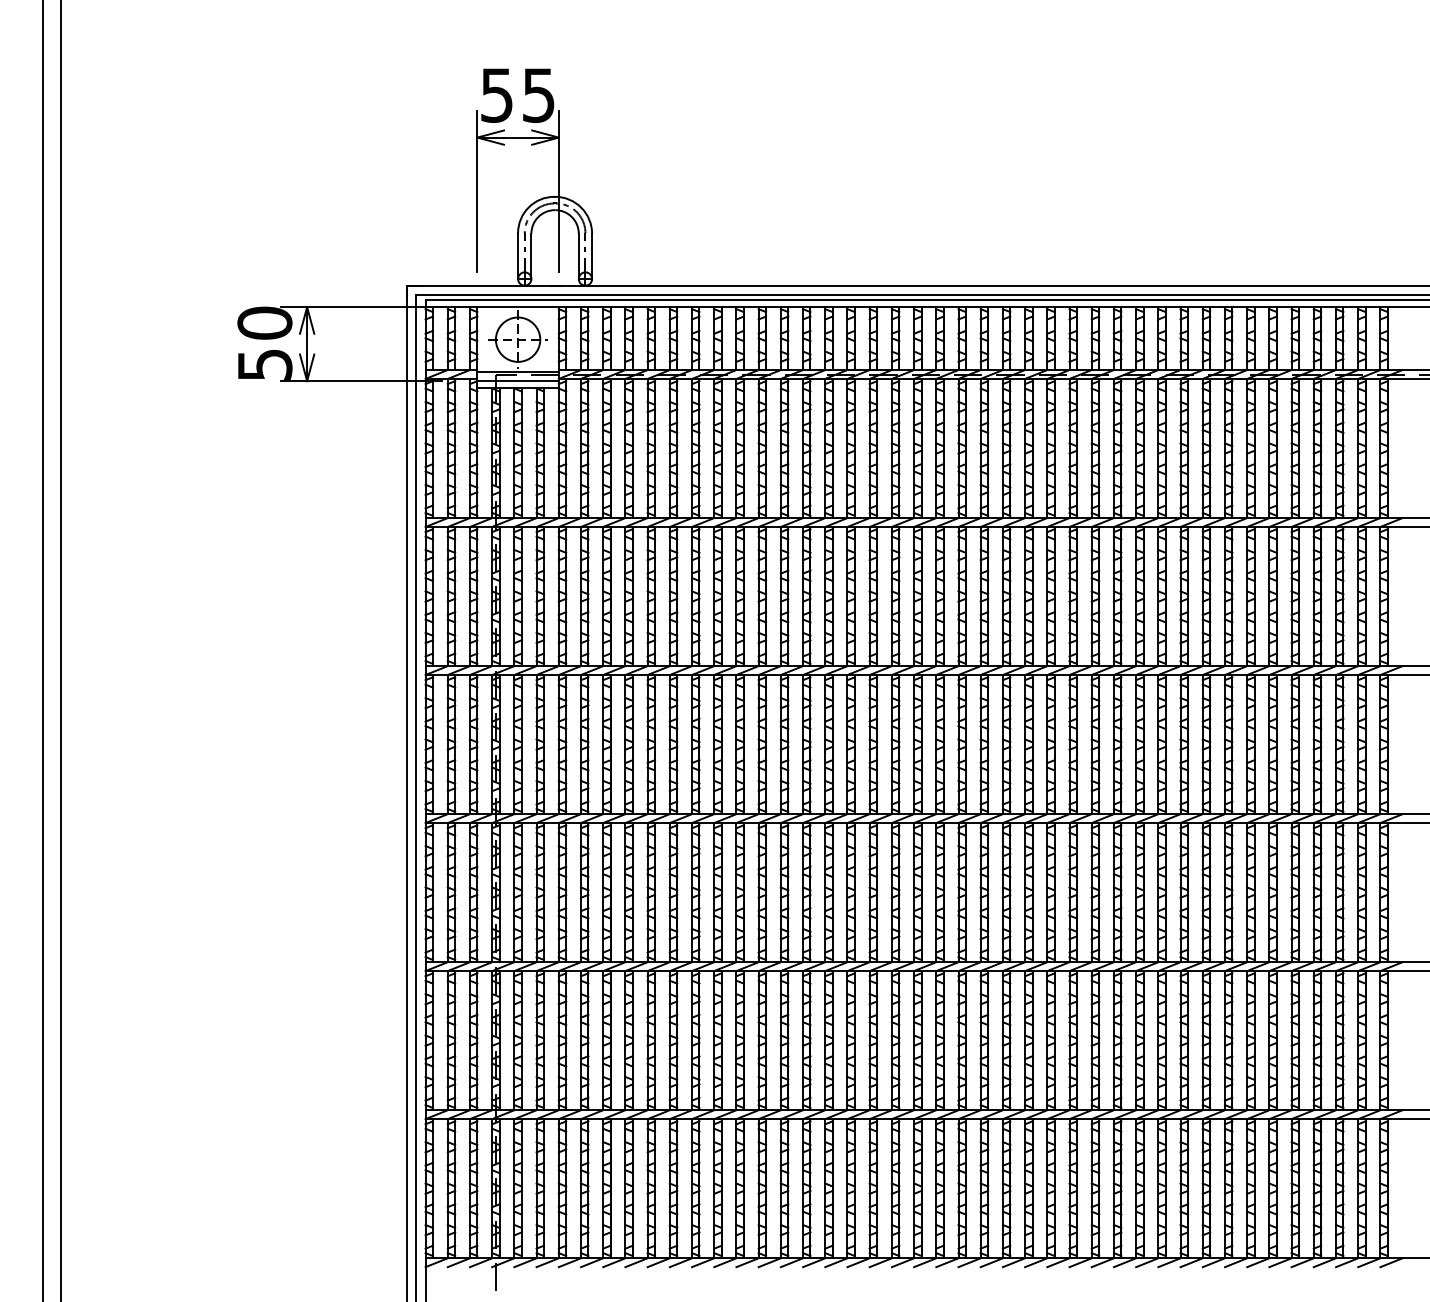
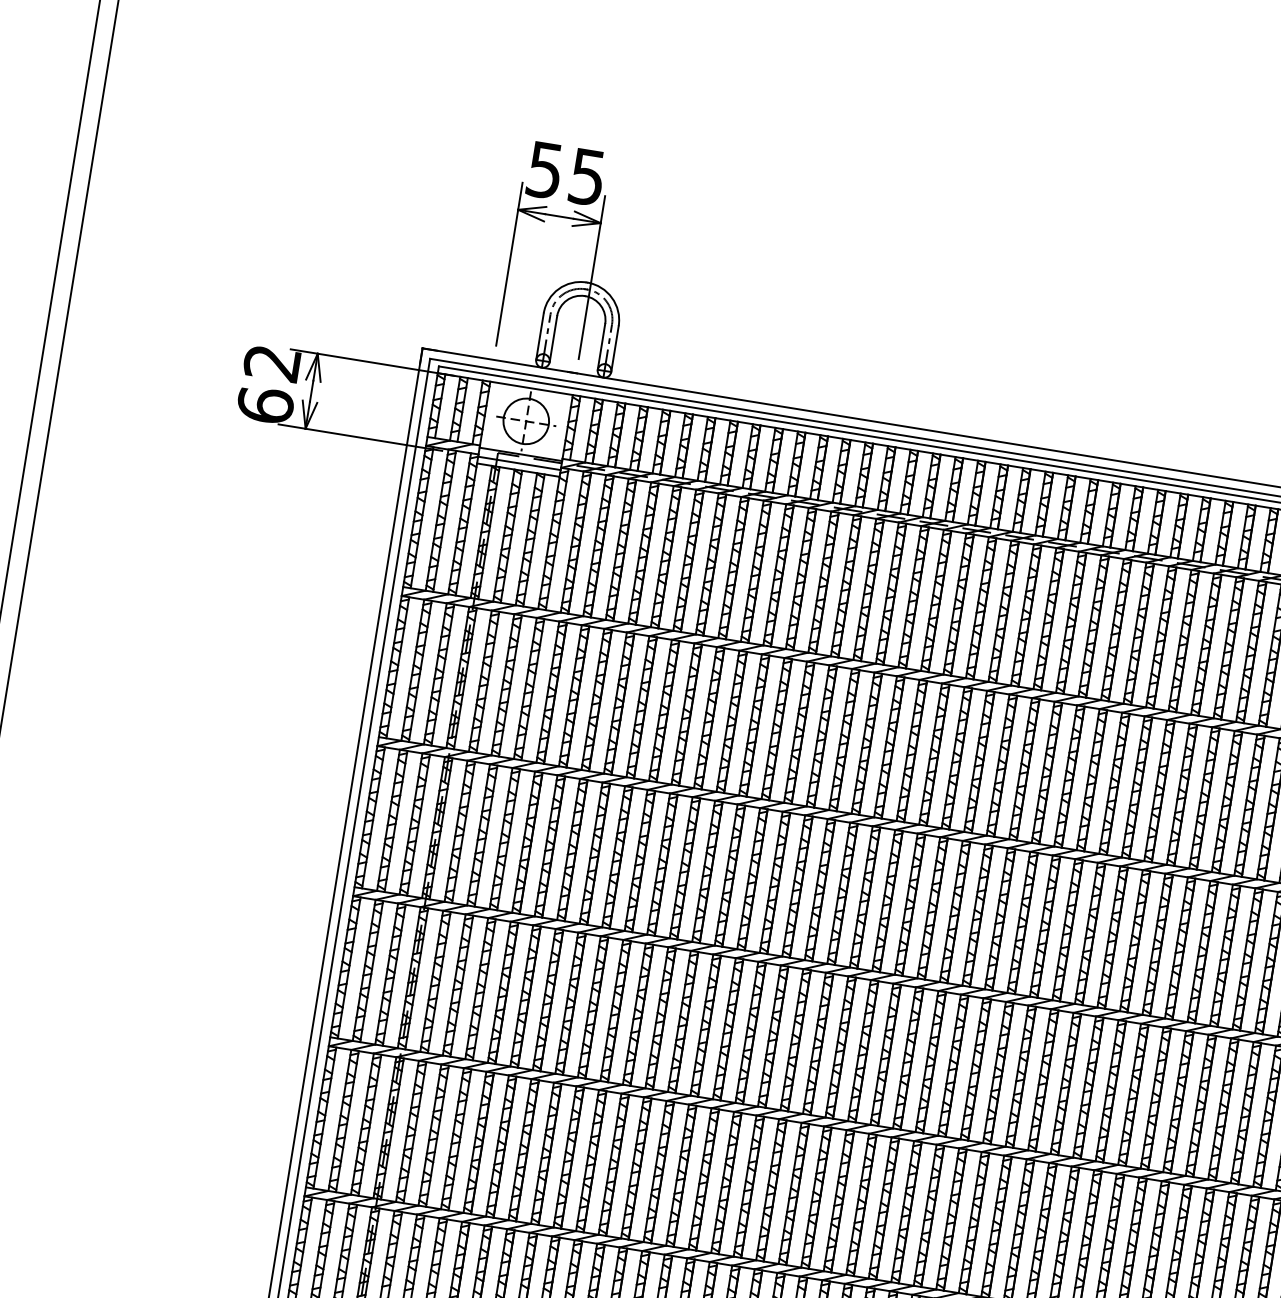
text: (264, 343) -> (268, 383), 50 -> 62

